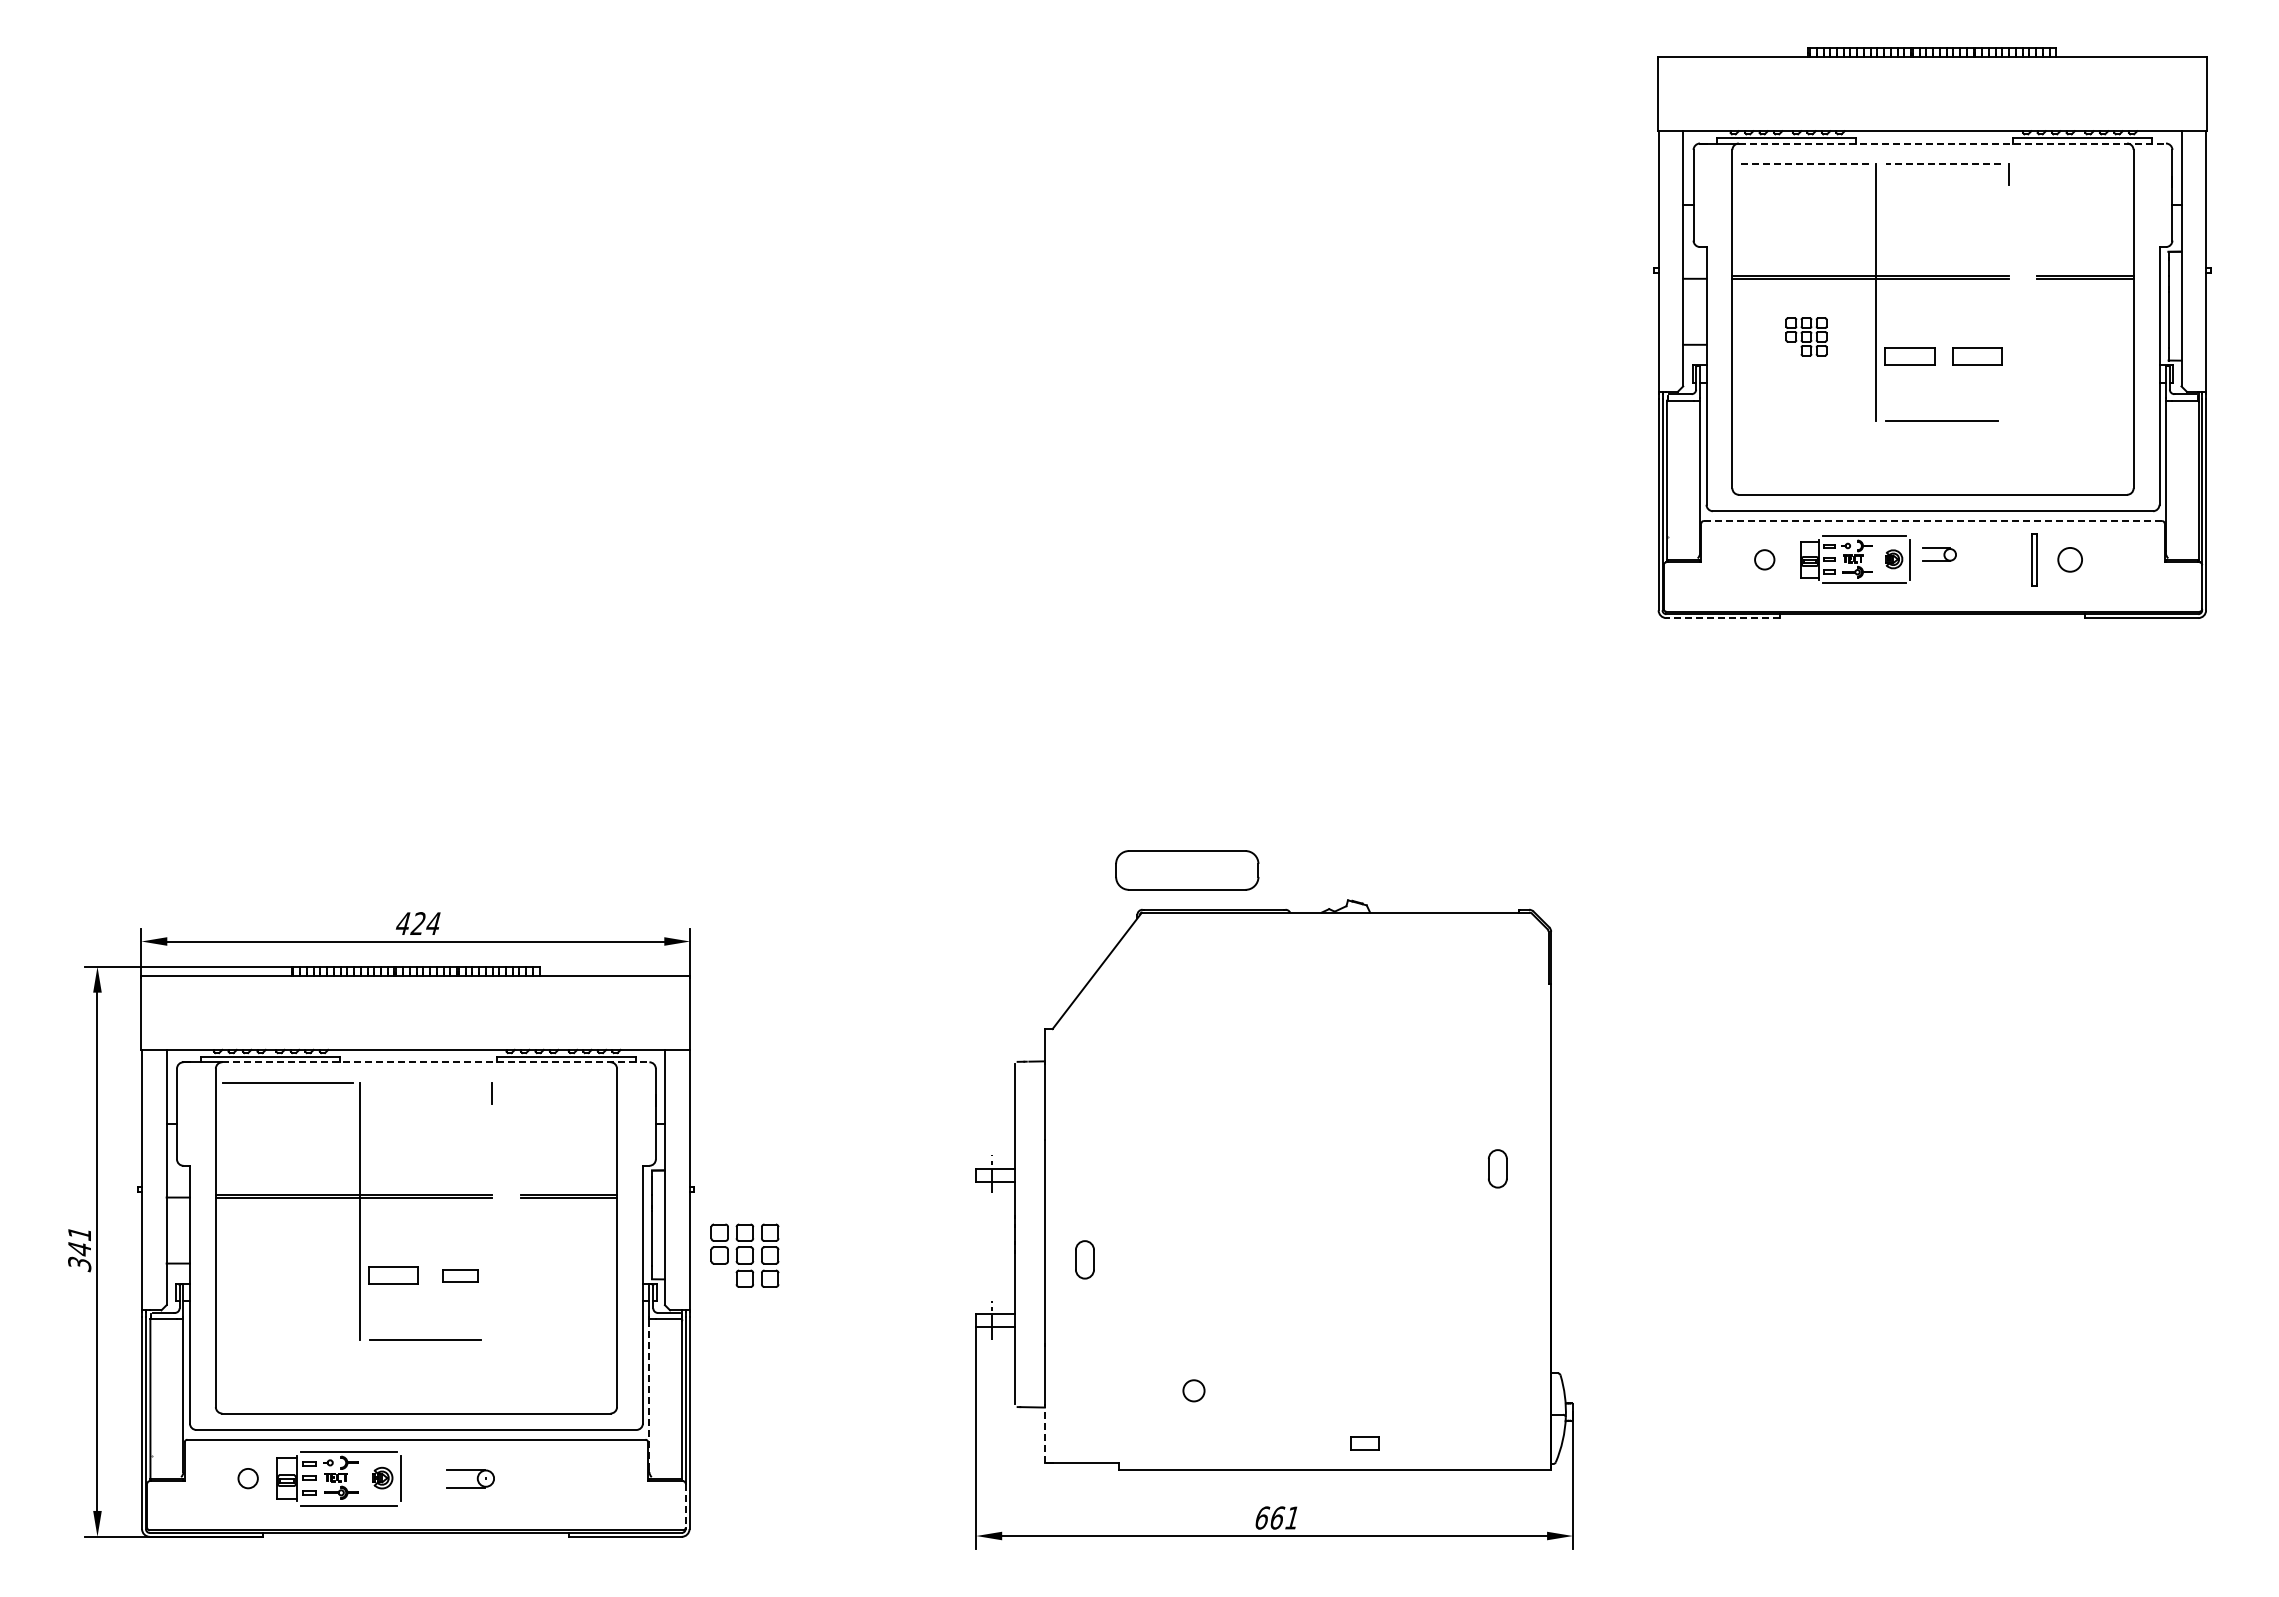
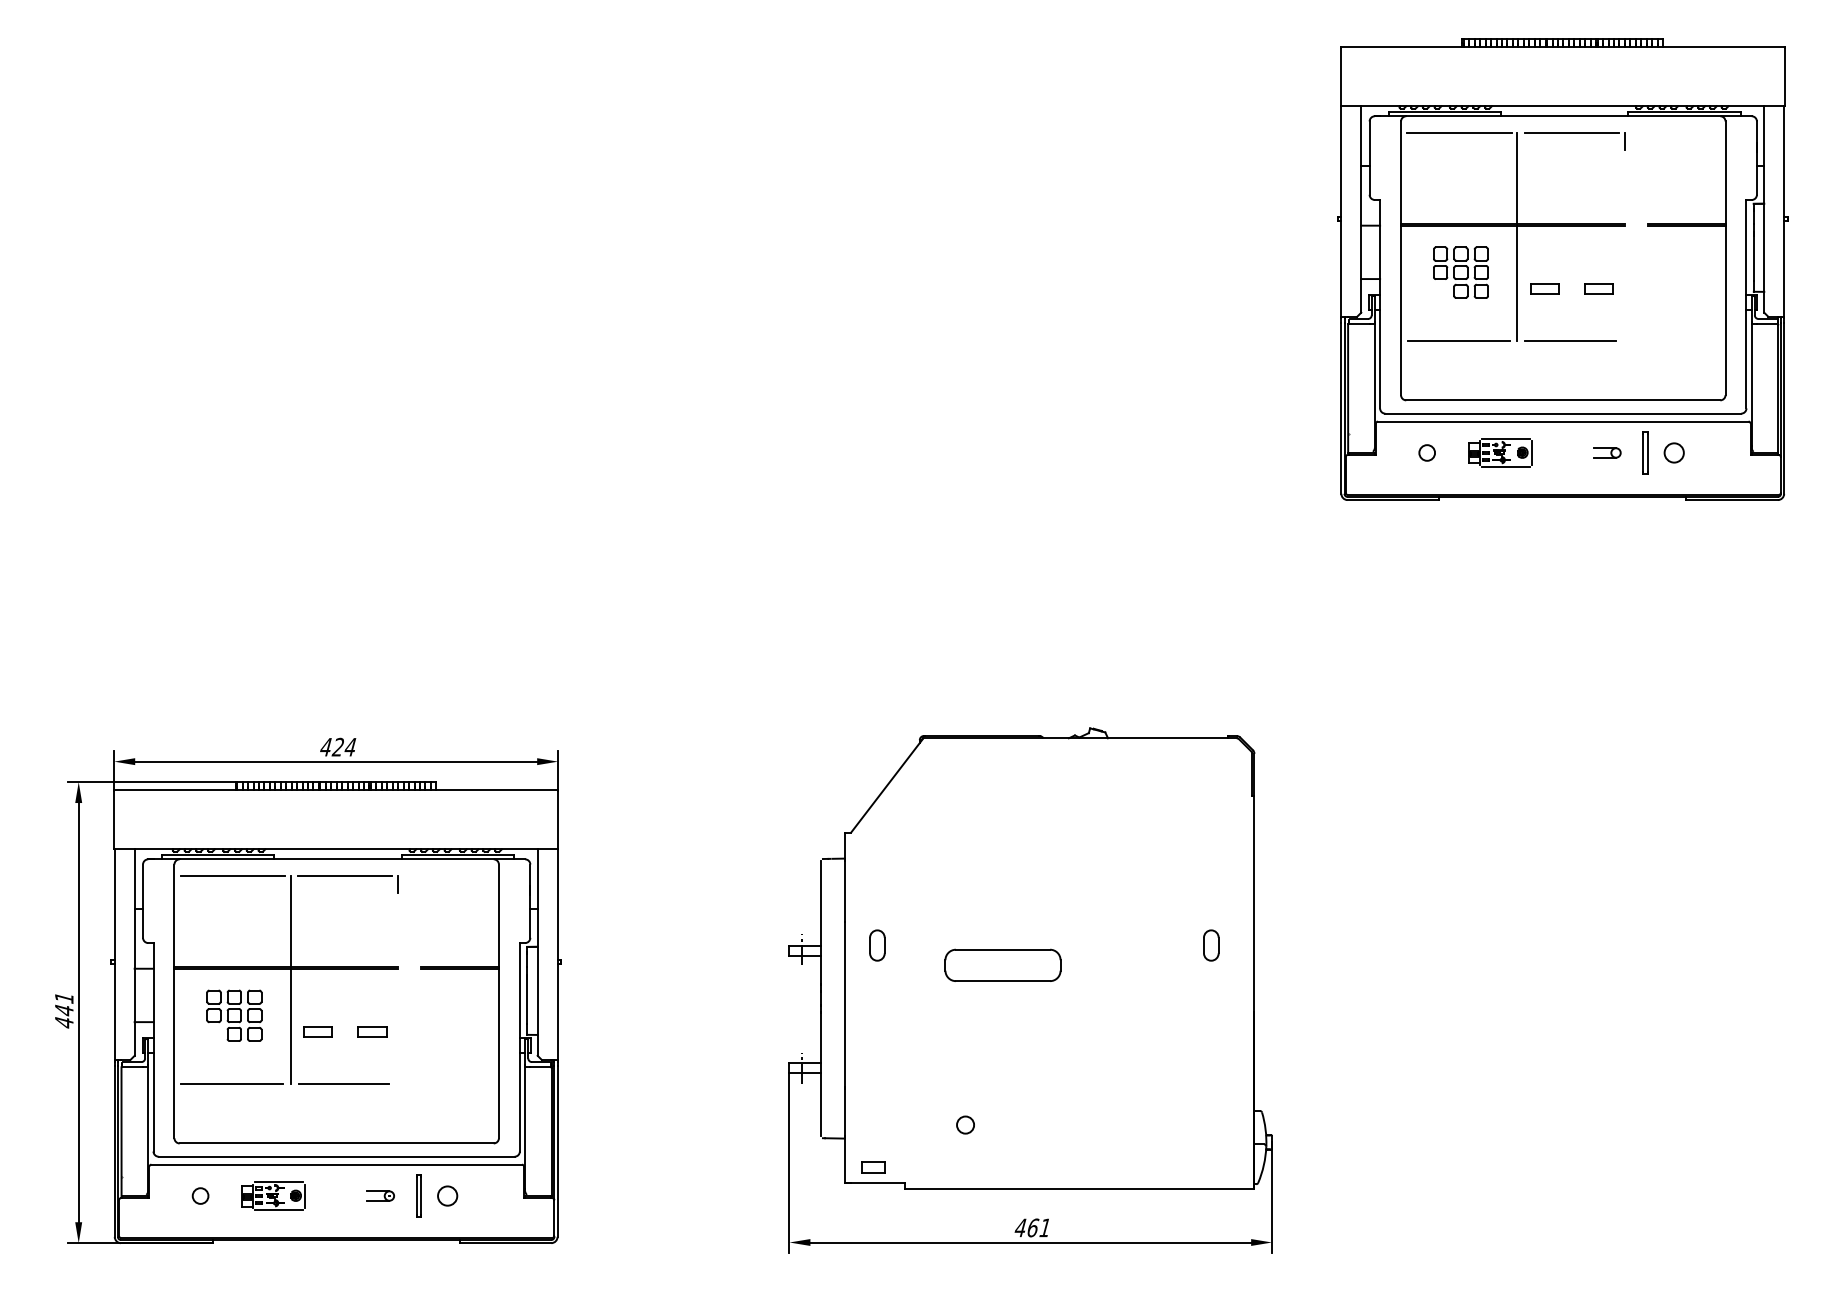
line: (1952, 143) -> (1579, 116), dashed -> solid
line: (1804, 164) -> (1459, 133), dashed -> solid
line: (1943, 164) -> (1571, 133), dashed -> solid
part: (1806, 336) -> (1460, 272), size x1.67
part: (1910, 356) -> (1545, 288), size x0.71
part: (1977, 356) -> (1599, 288), size x0.71
line: (1803, 421) -> (1458, 341), added
line: (1933, 521) -> (1563, 421), dashed -> solid
part: (1939, 554) -> (1607, 452), moved
part: (1855, 559) -> (1500, 452), size x0.71
line: (1723, 618) -> (1393, 500), dashed -> solid
part: (1187, 870) -> (1003, 965), moved
line: (435, 1062) -> (352, 859), dashed -> solid
line: (426, 1083) -> (344, 876), added
part: (744, 1255) -> (234, 1015), moved
part: (1084, 1259) -> (877, 945), moved
text: (79, 1264) -> (64, 1022), 341 -> 441
part: (393, 1275) -> (318, 1031), size x0.71
line: (287, 1339) -> (232, 1083), added
line: (649, 1394) -> (525, 1128), dashed -> solid
line: (1044, 1434) -> (844, 1160), dashed -> solid
part: (1364, 1443) -> (872, 1167), moved
part: (338, 1478) -> (273, 1195), size x0.62
part: (470, 1478) -> (380, 1195), size x0.71
part: (517, 1478) -> (418, 1195), added
circle: (553, 1478) -> (447, 1195), added
line: (685, 1506) -> (554, 1218), dashed -> solid
text: (1262, 1517) -> (1020, 1227), 661 -> 461

